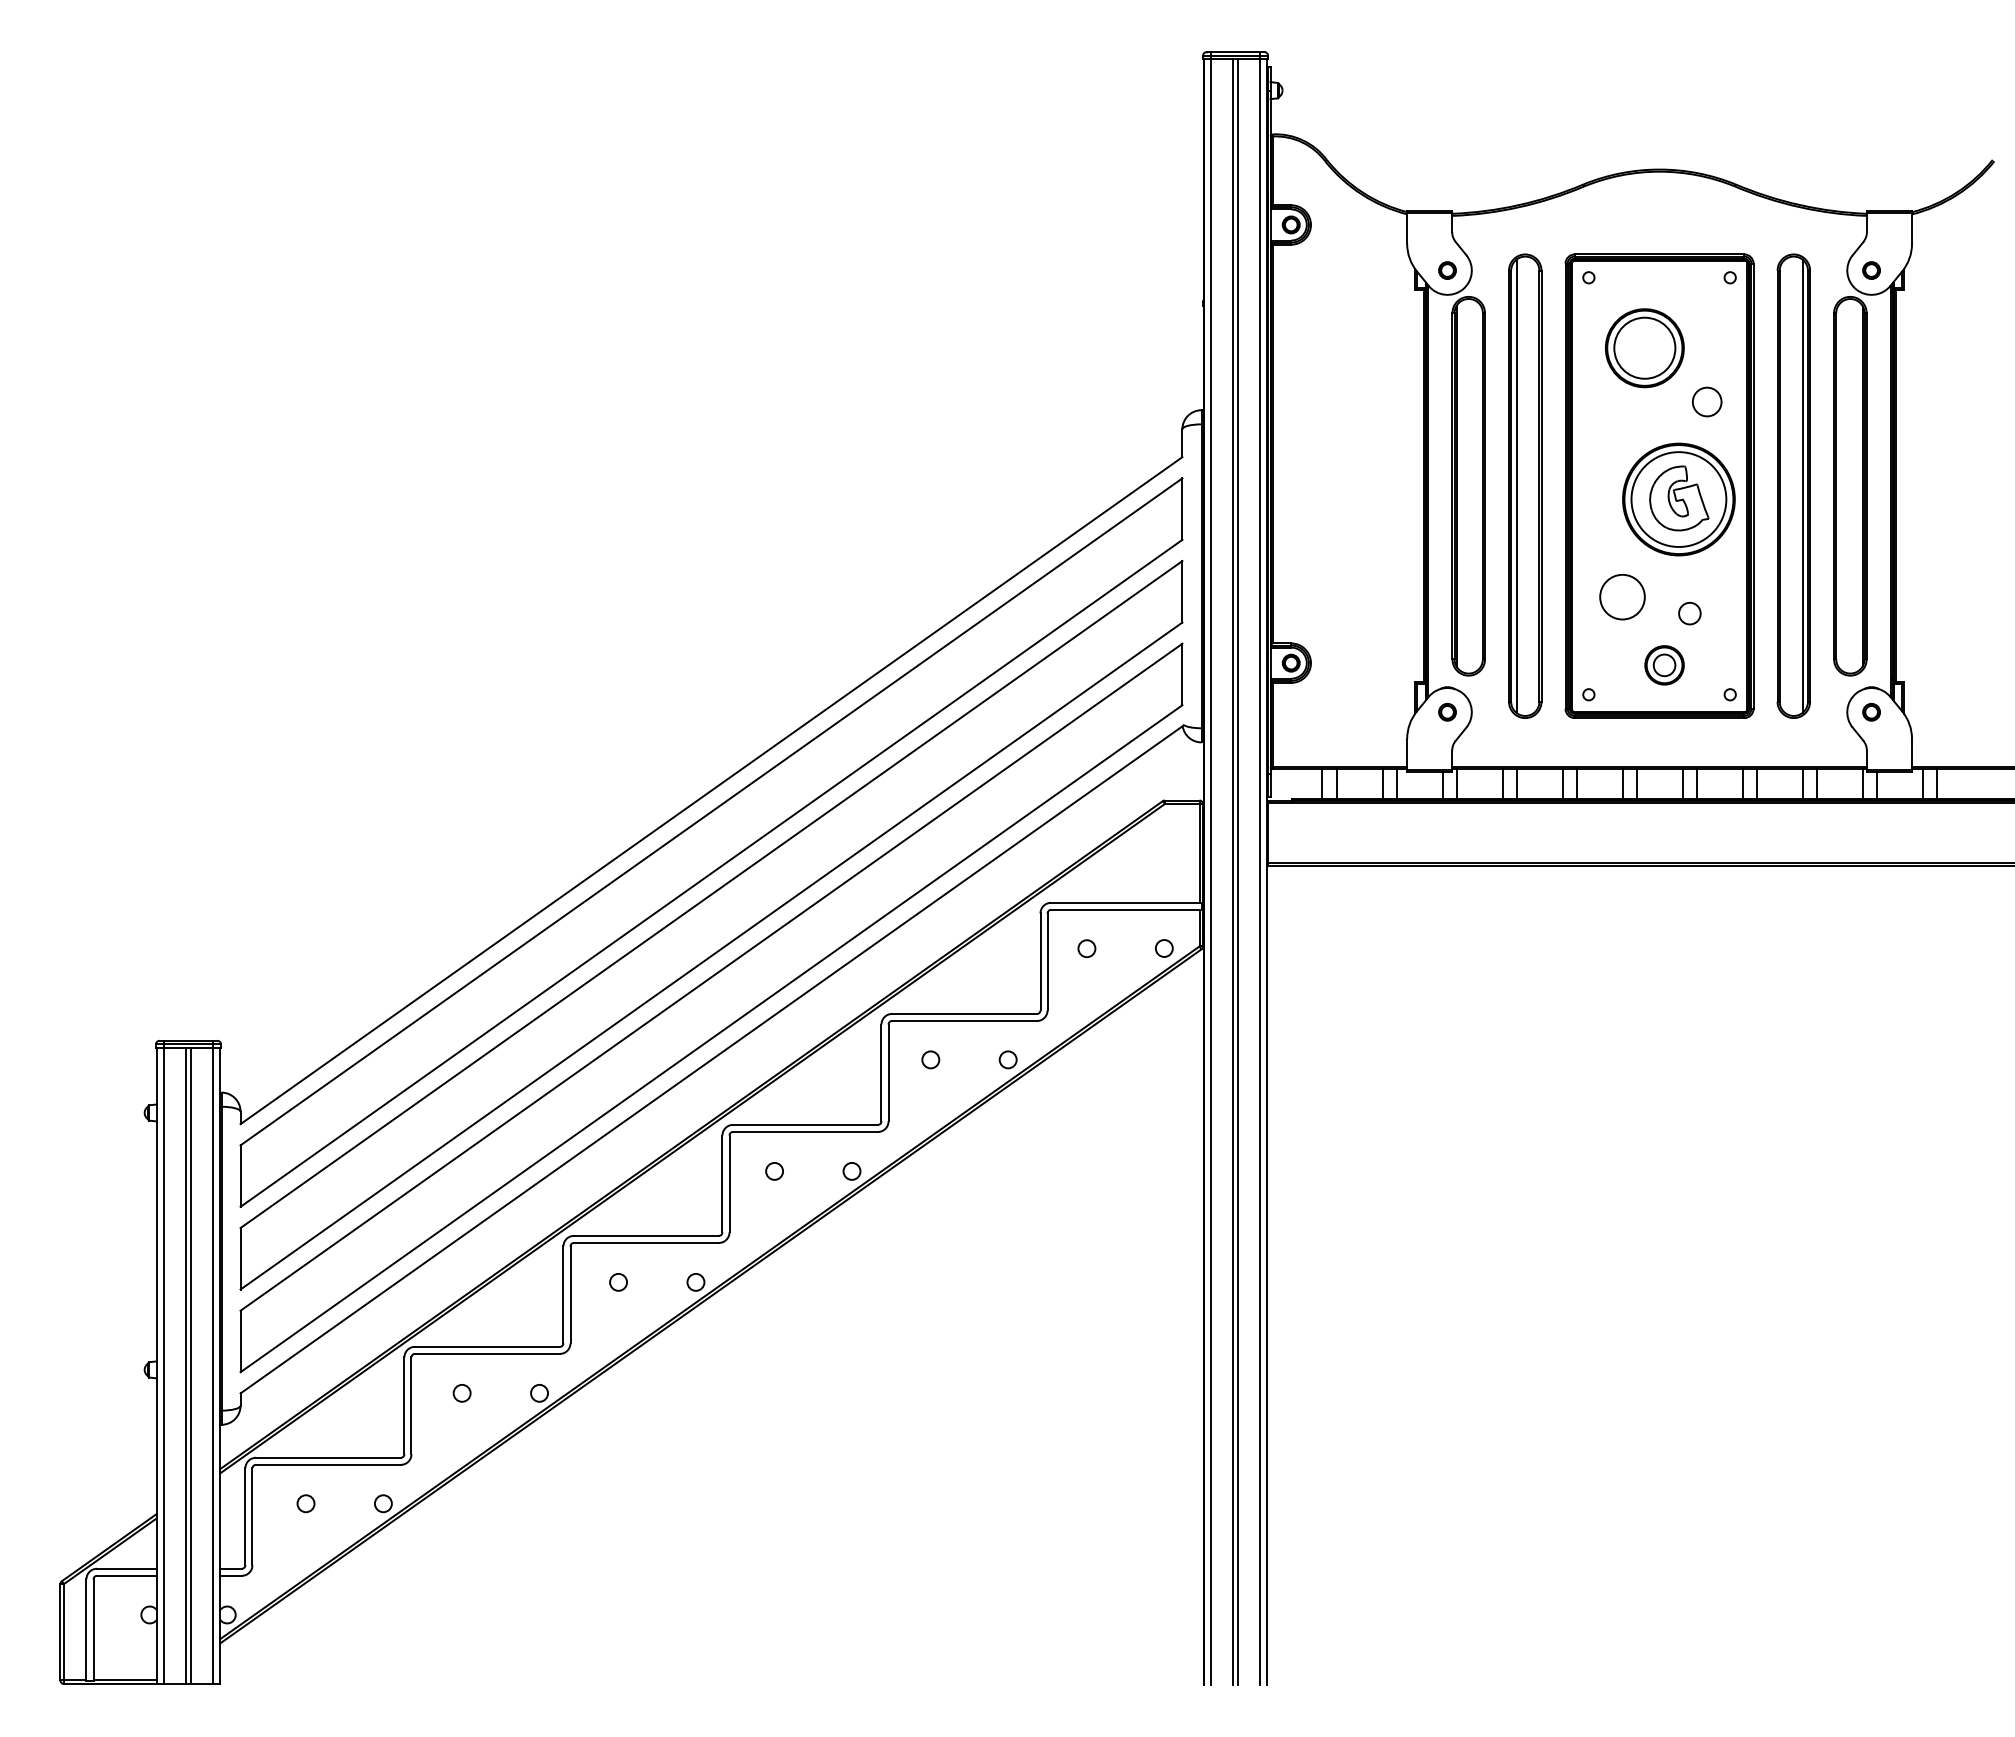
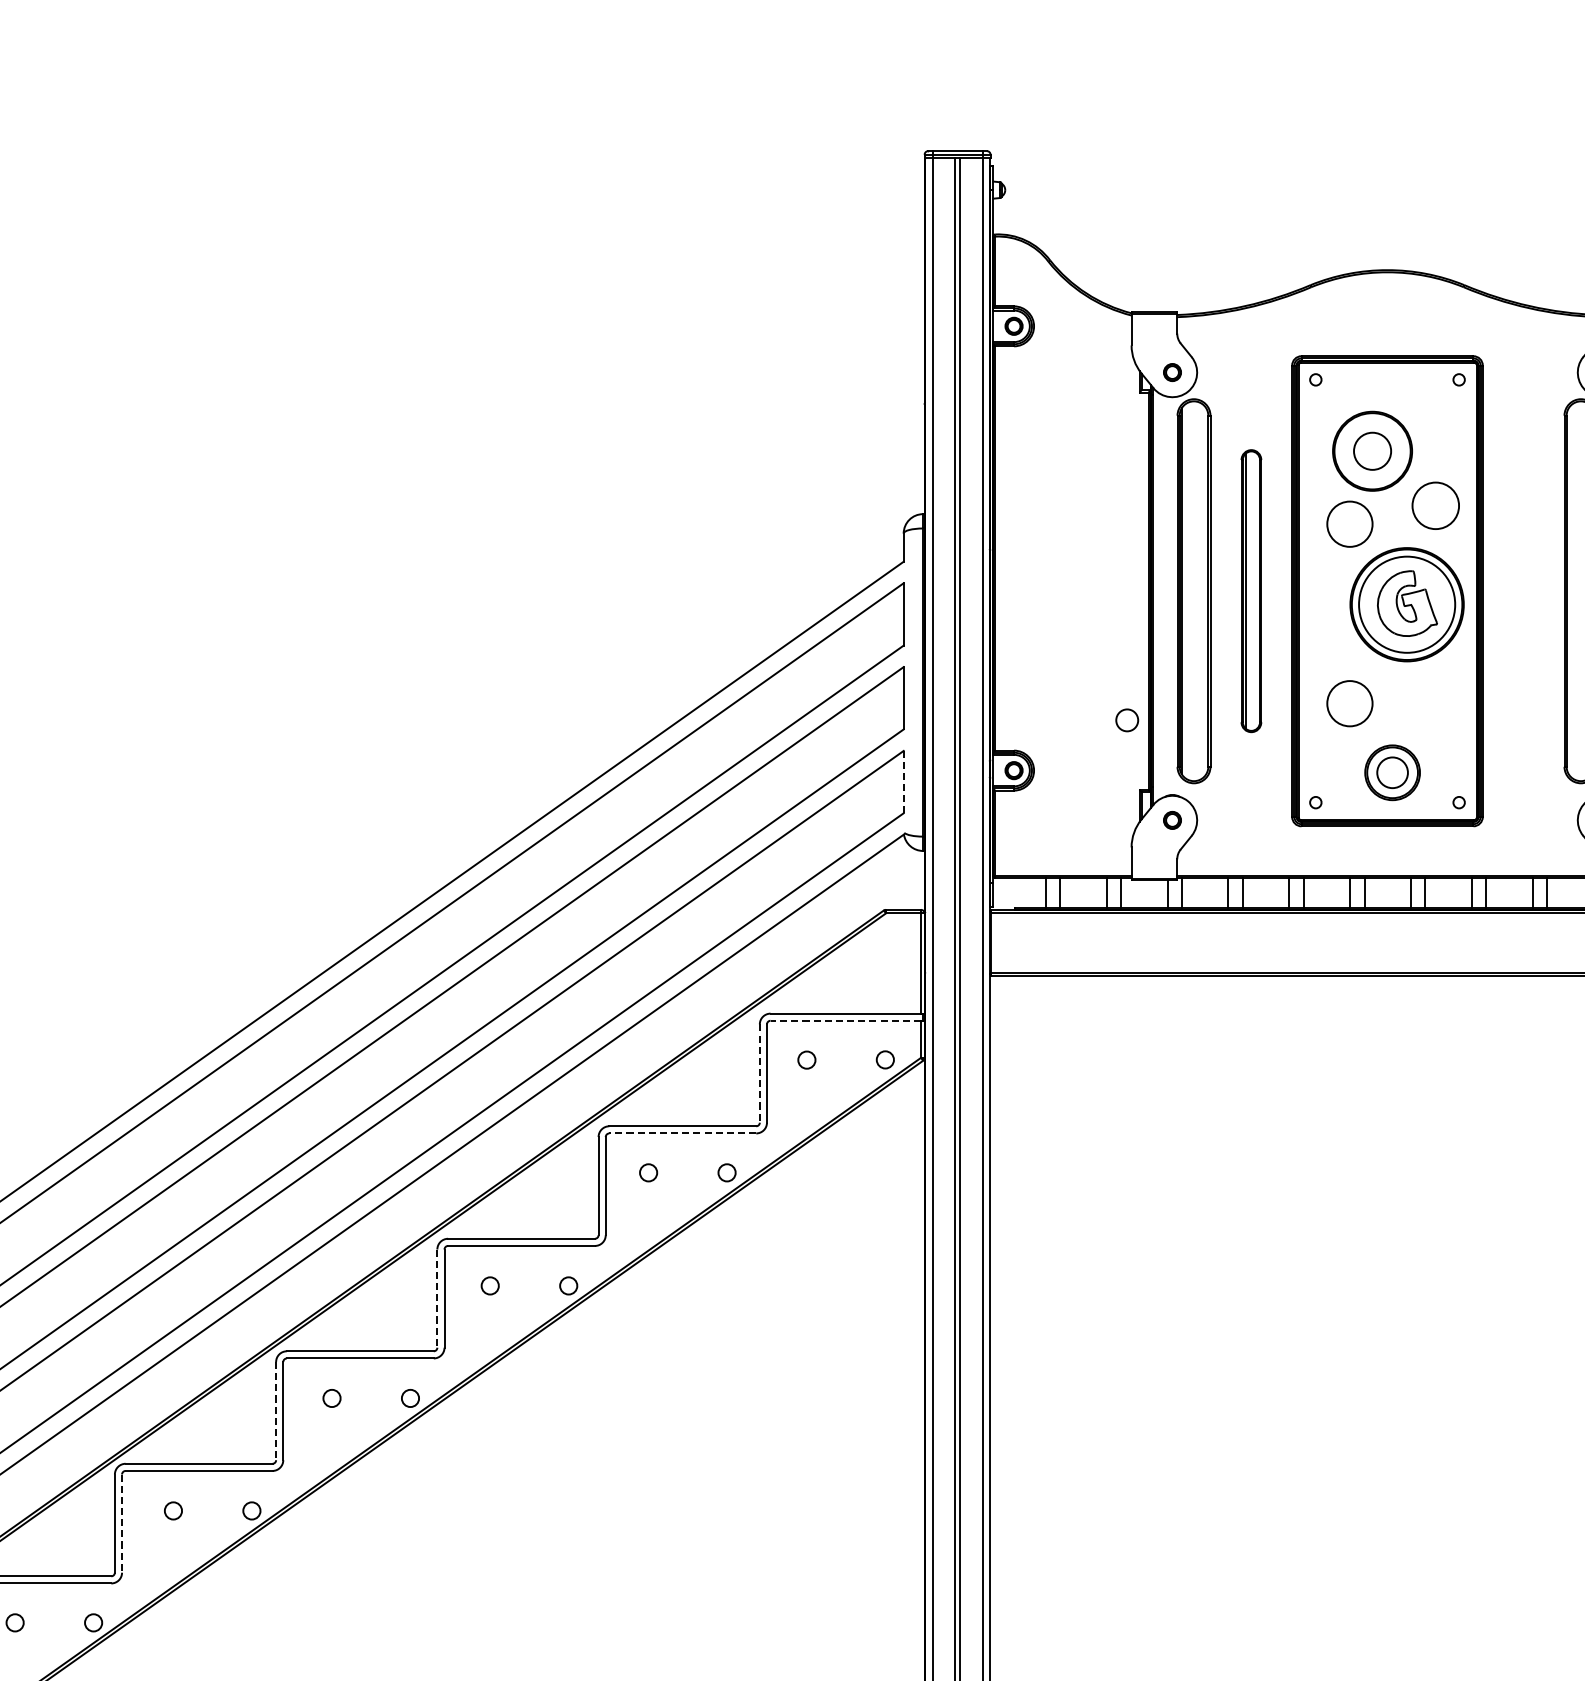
circle: (1644, 347) -> (1372, 450), size x0.6
circle: (1706, 401) -> (1435, 505), size x1.6
circle: (1622, 420) -> (1349, 524), added
part: (1525, 485) -> (1251, 590), size x0.6
part: (1793, 485) -> (1523, 590), removed
circle: (1689, 613) -> (1126, 720), moved
part: (1664, 665) -> (1392, 772), size x1.4
line: (1182, 674) -> (903, 782), solid -> dashed
line: (1124, 909) -> (844, 1020), solid -> dashed
line: (1040, 962) -> (759, 1074), solid -> dashed
line: (964, 1021) -> (682, 1133), solid -> dashed
line: (722, 1184) -> (437, 1299), solid -> dashed
line: (563, 1295) -> (276, 1411), solid -> dashed
line: (411, 1406) -> (122, 1524), solid -> dashed

